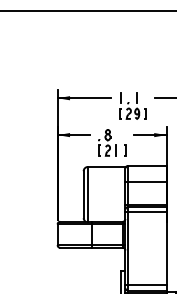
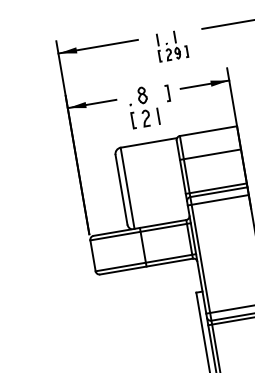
part: (132, 105) -> (171, 45), size x0.7
line: (125, 150) -> (168, 93), moved

